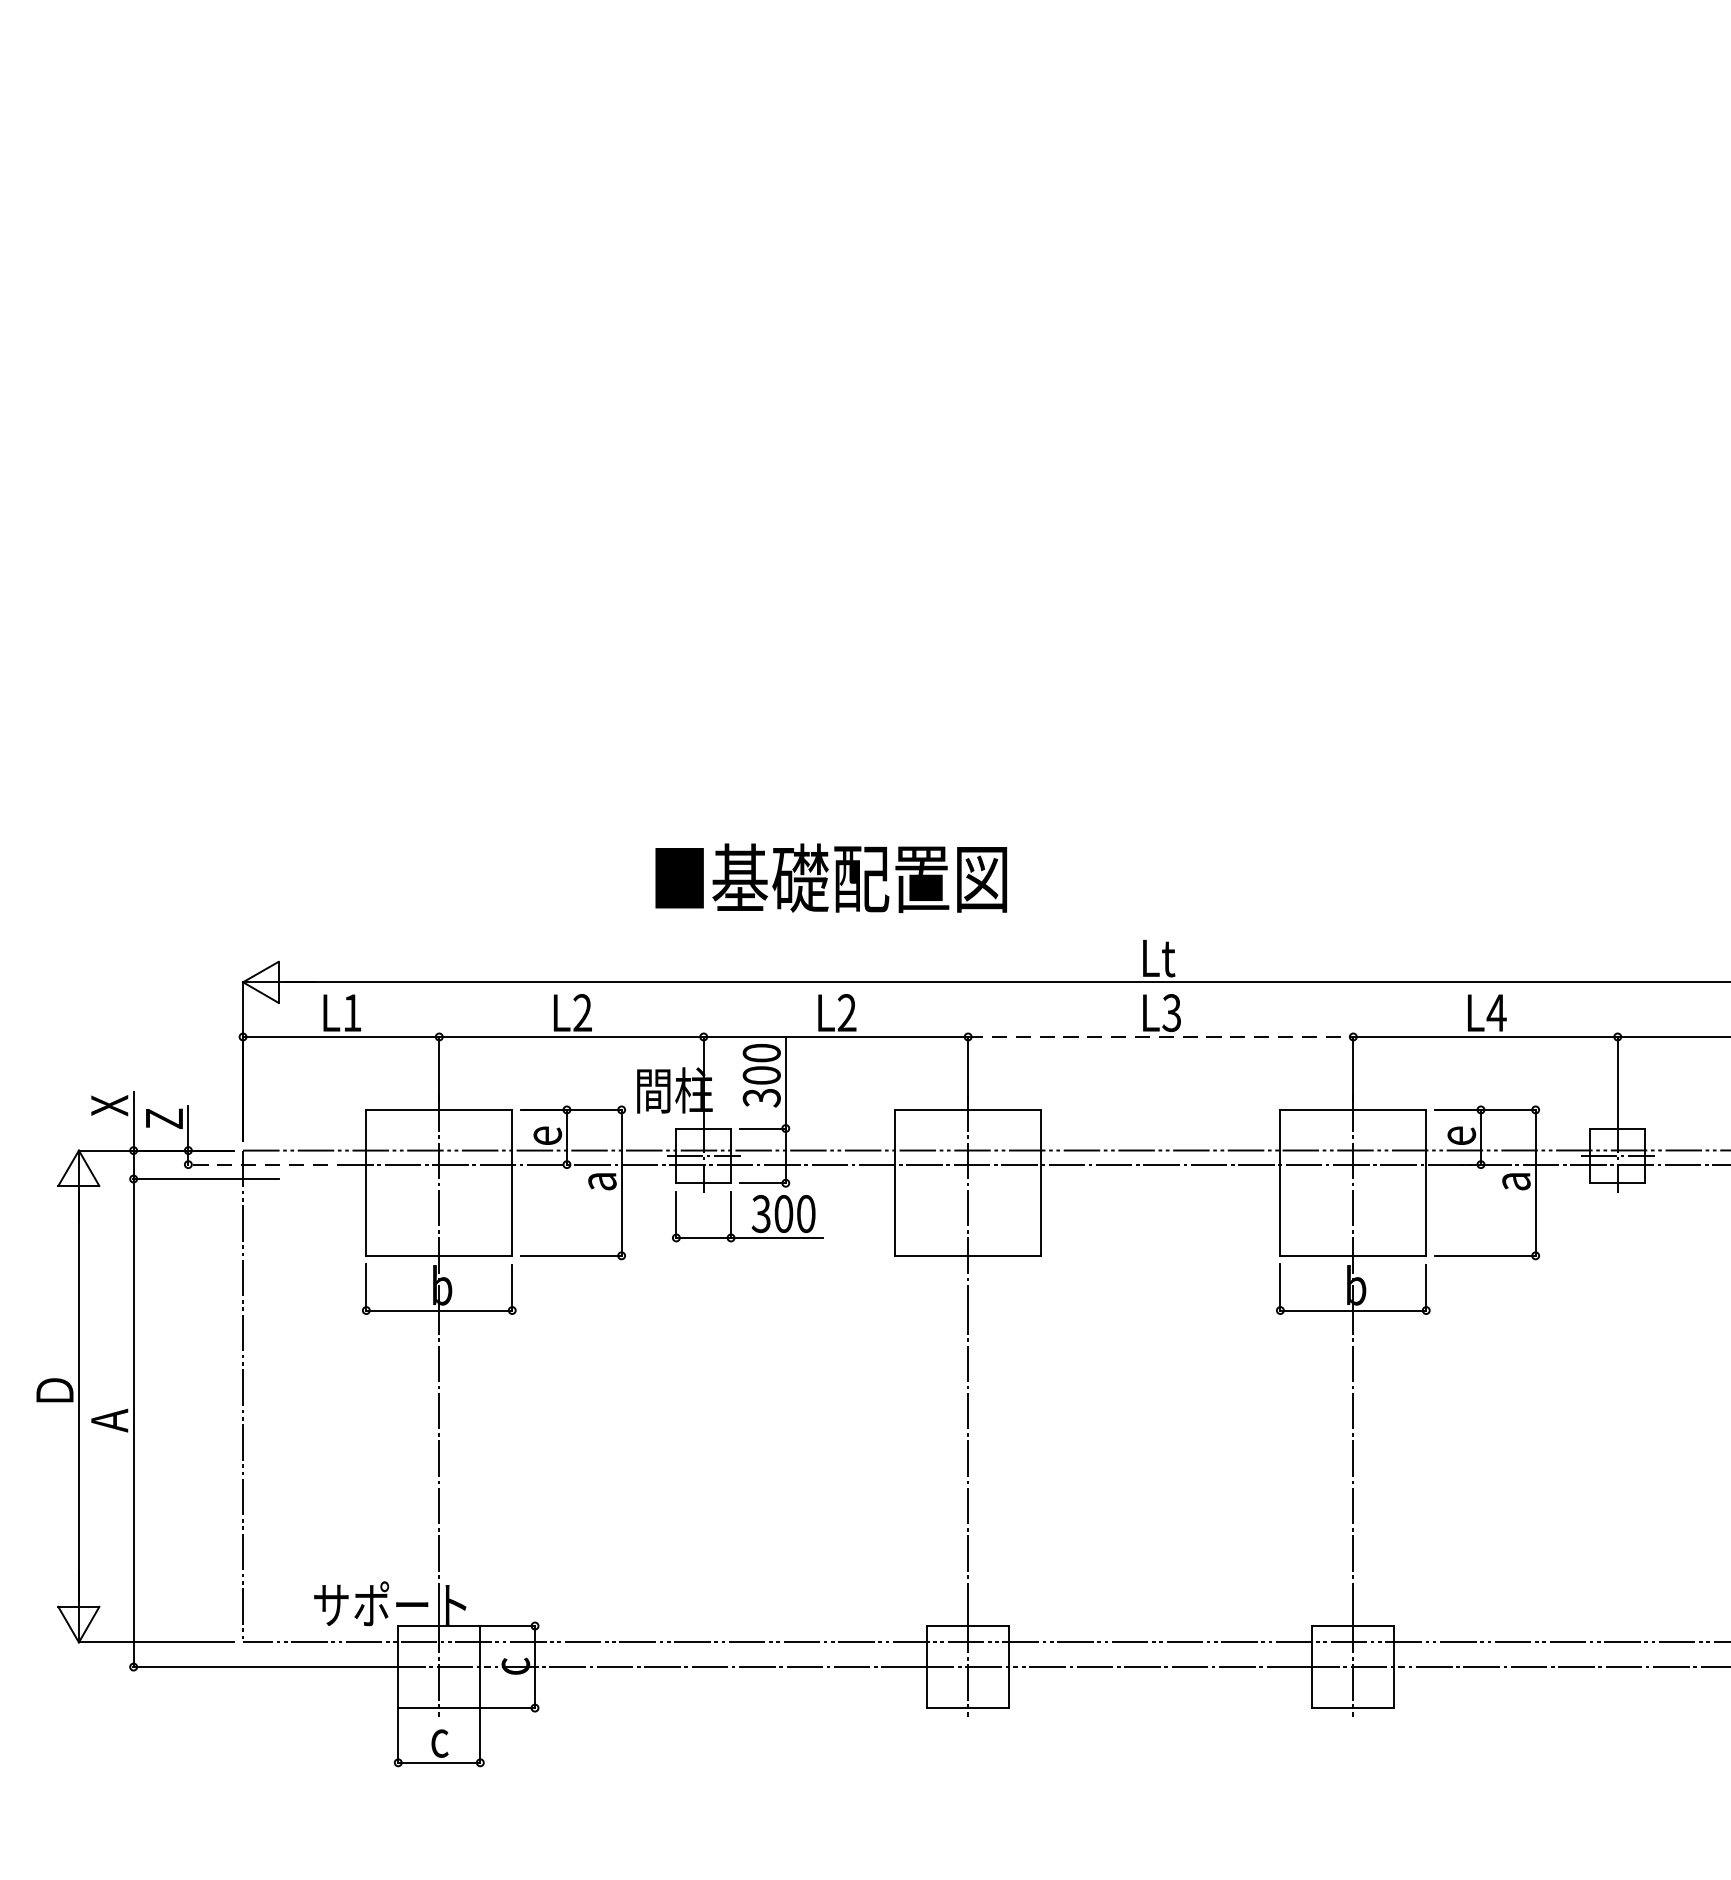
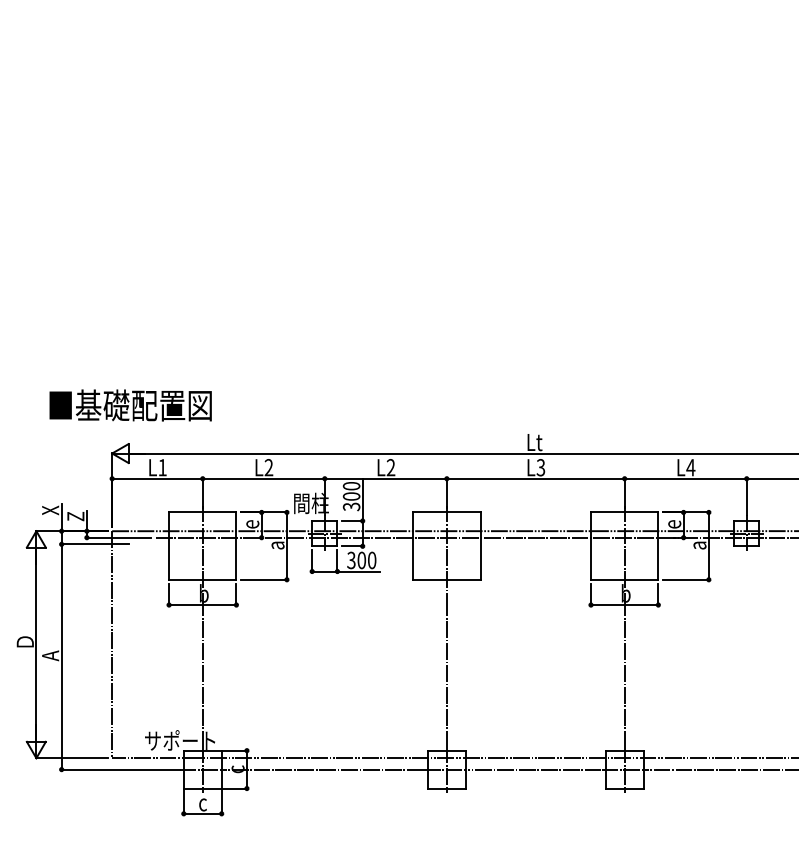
text: (830, 878) -> (130, 405), moved
line: (1160, 1036) -> (535, 478), dashed -> solid
line: (256, 1164) -> (118, 537), dashed -> solid

